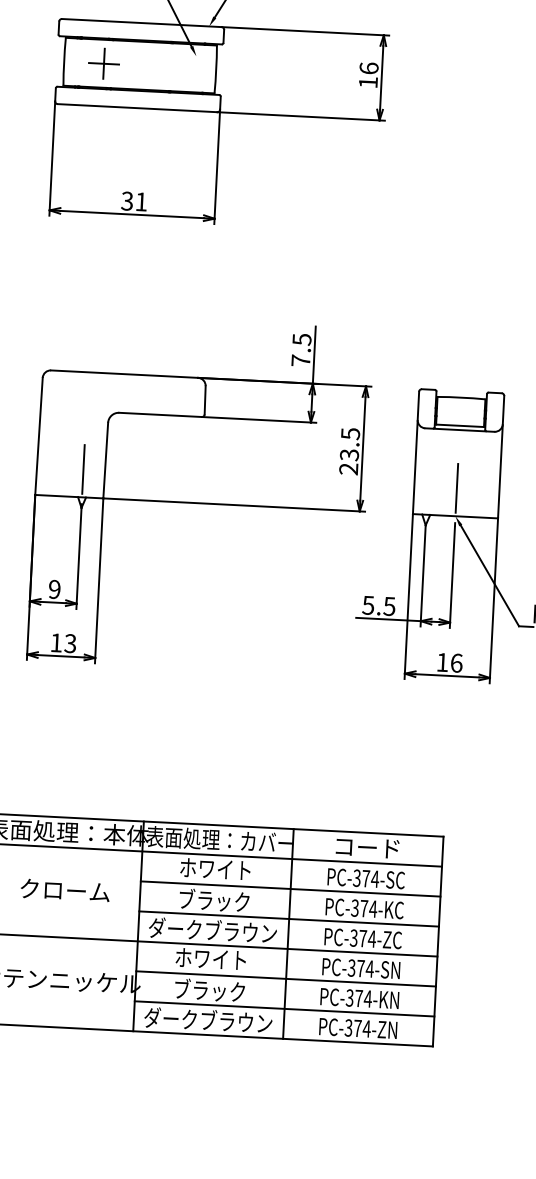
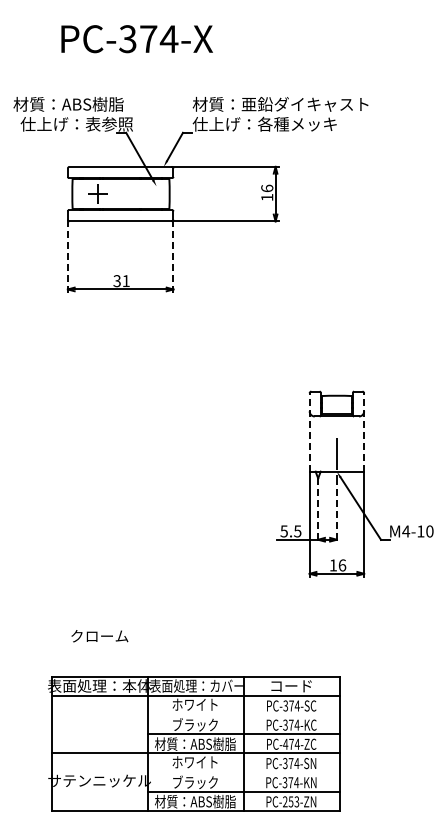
line: (51, 158) -> (67, 256), solid -> dashed
line: (217, 167) -> (173, 256), solid -> dashed
line: (415, 451) -> (309, 431), solid -> dashed
line: (501, 455) -> (364, 431), solid -> dashed
part: (199, 493) -> (172, 465), removed
line: (423, 577) -> (318, 511), solid -> dashed
line: (451, 578) -> (336, 511), solid -> dashed
line: (290, 888) -> (243, 714), removed
text: (64, 890) -> (99, 636), moved
text: (213, 929) -> (195, 743), ダークブラウン -> 材質：ABS樹脂
text: (353, 936) -> (285, 743), PC-374-ZC -> PC-474-ZC
line: (285, 978) -> (243, 772), removed
text: (208, 1020) -> (195, 801), ダークブラウン -> 材質：ABS樹脂
text: (358, 1027) -> (291, 801), PC-374-ZN -> PC-253-ZN

